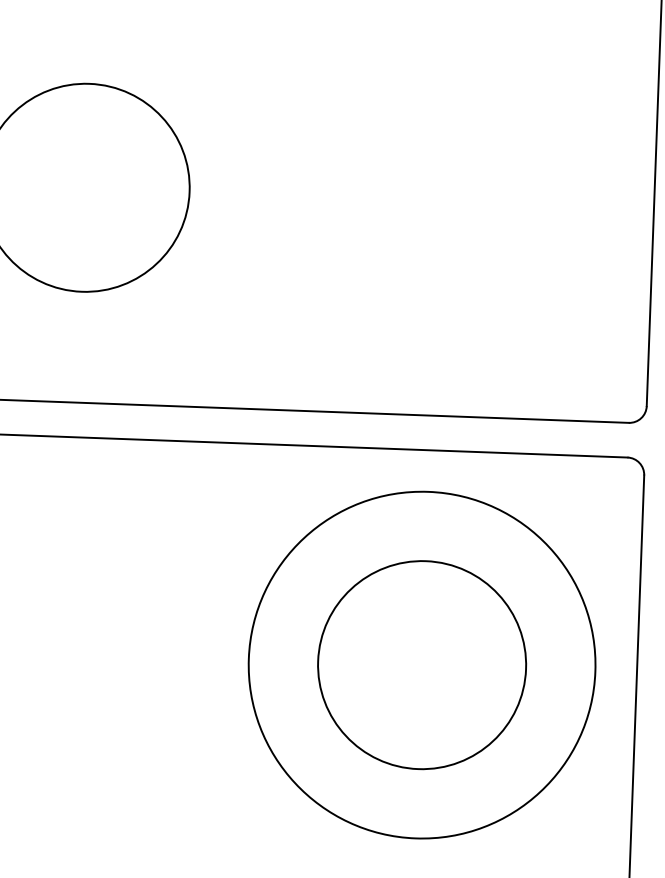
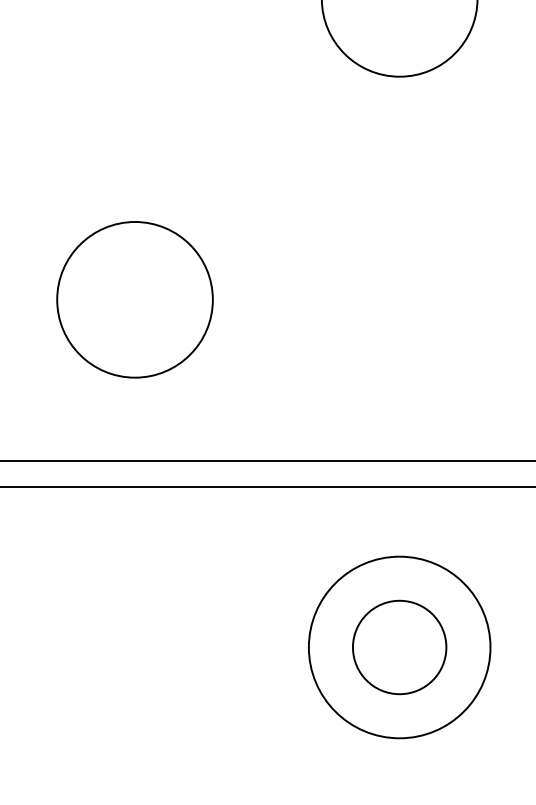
circle: (421, 665) -> (399, 647), size x0.6
circle: (421, 665) -> (399, 647), size x0.7

